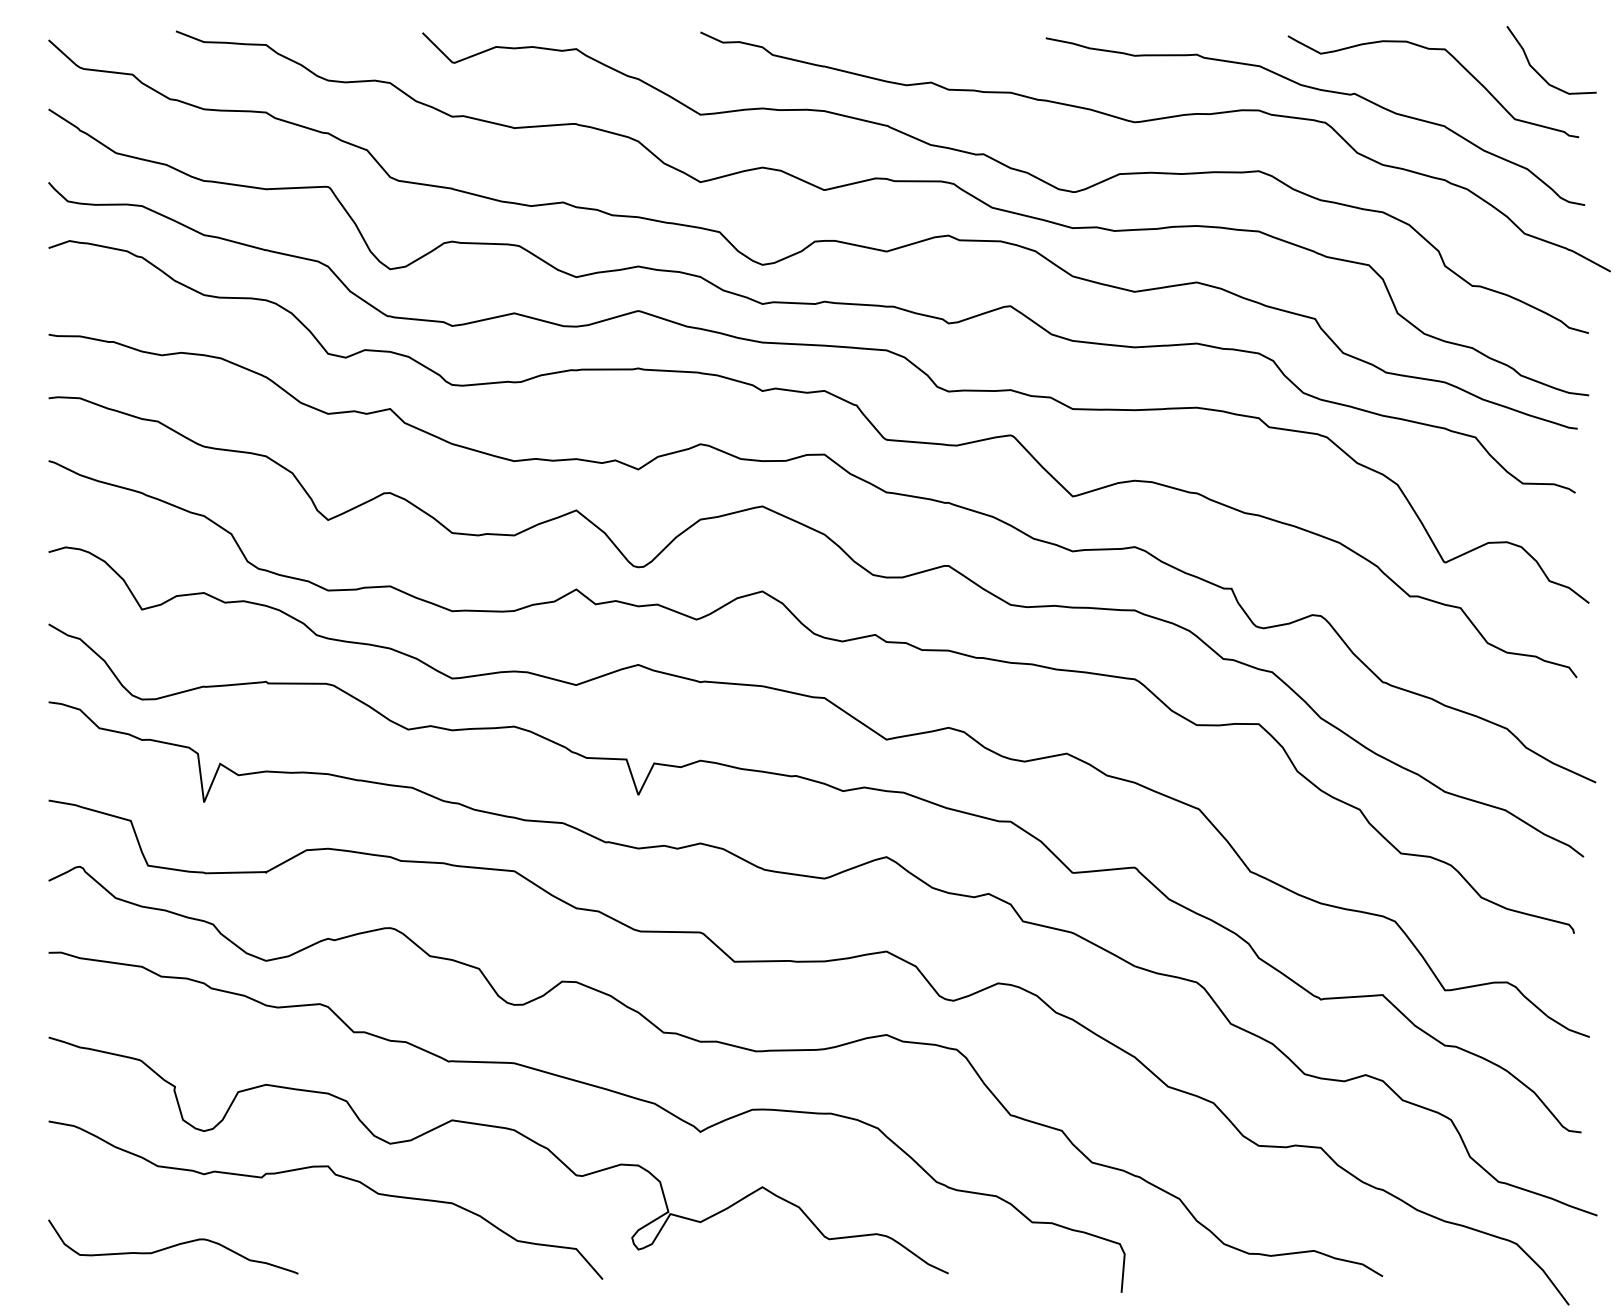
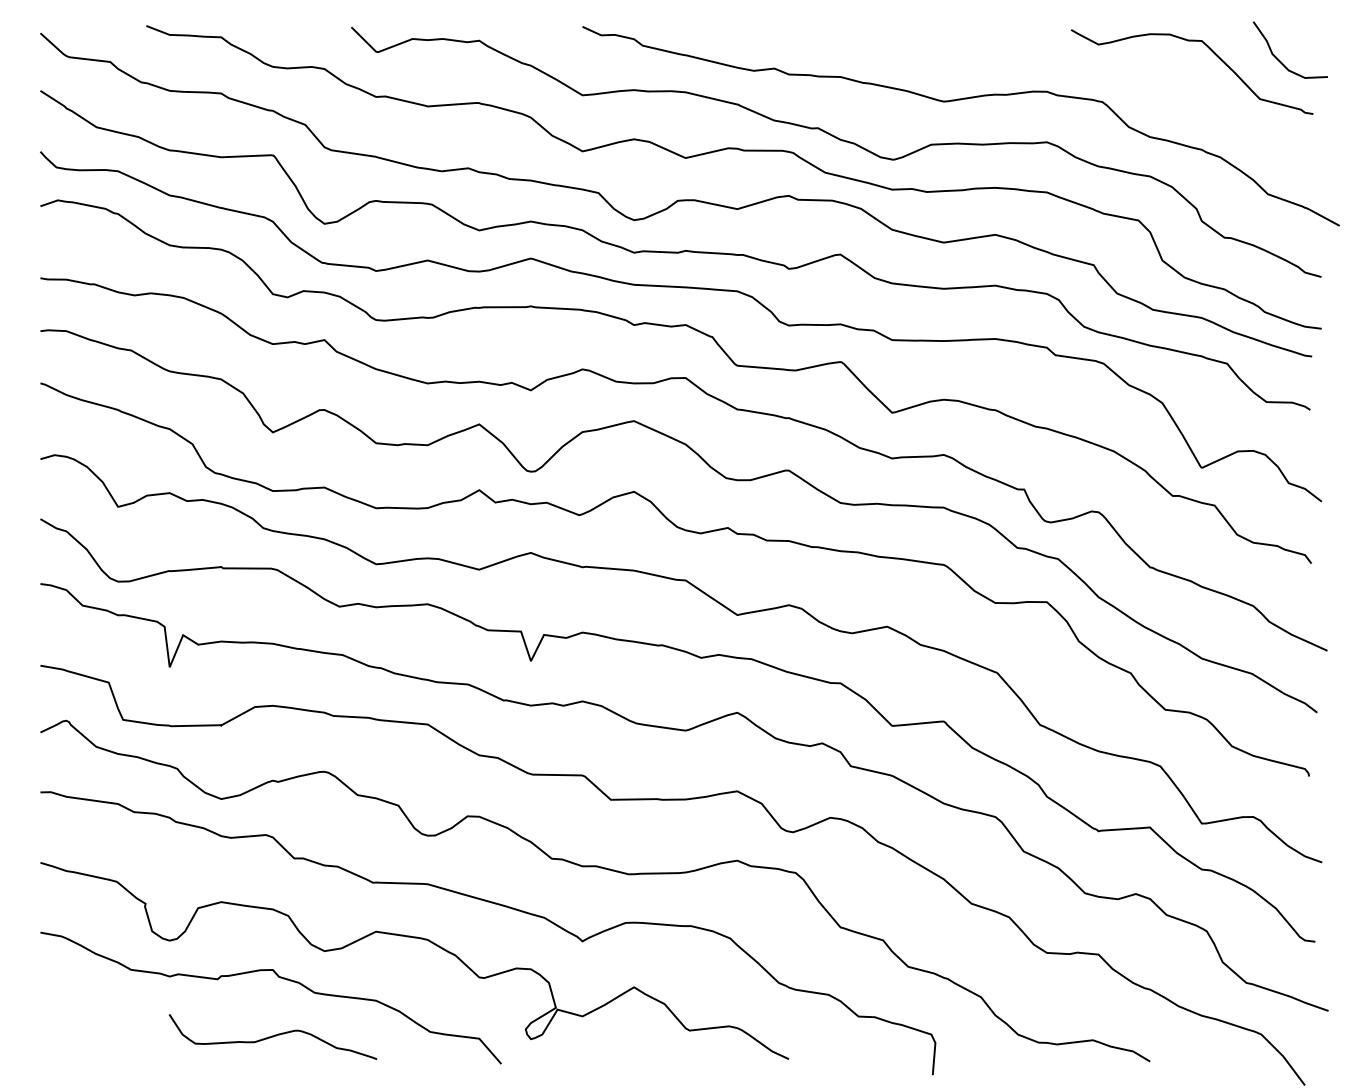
curve: (1322, 91) -> (1099, 76), removed
curve: (173, 1246) -> (273, 1036), moved

